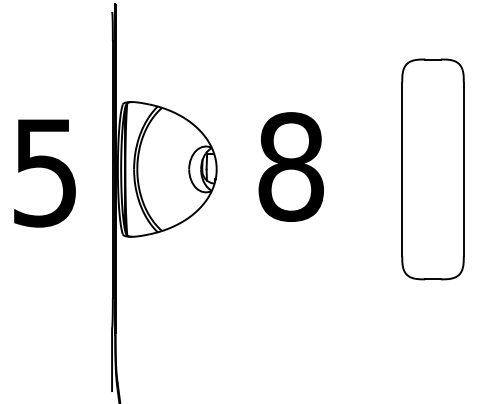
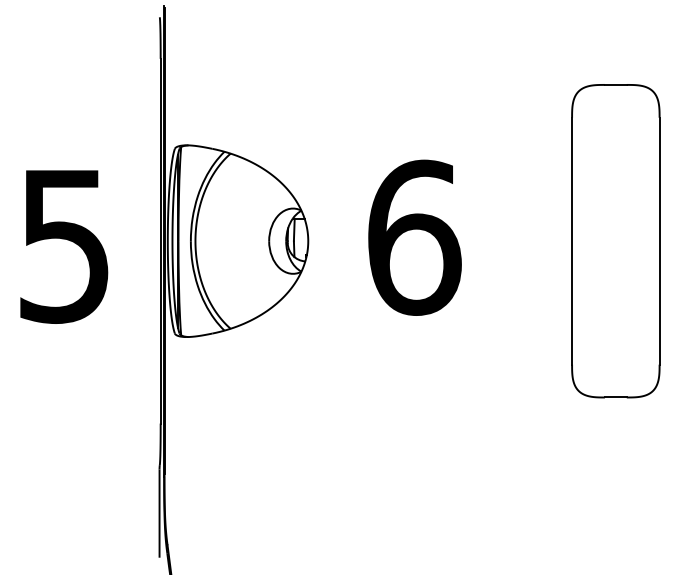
text: (291, 166) -> (414, 237), 8 -> 6

